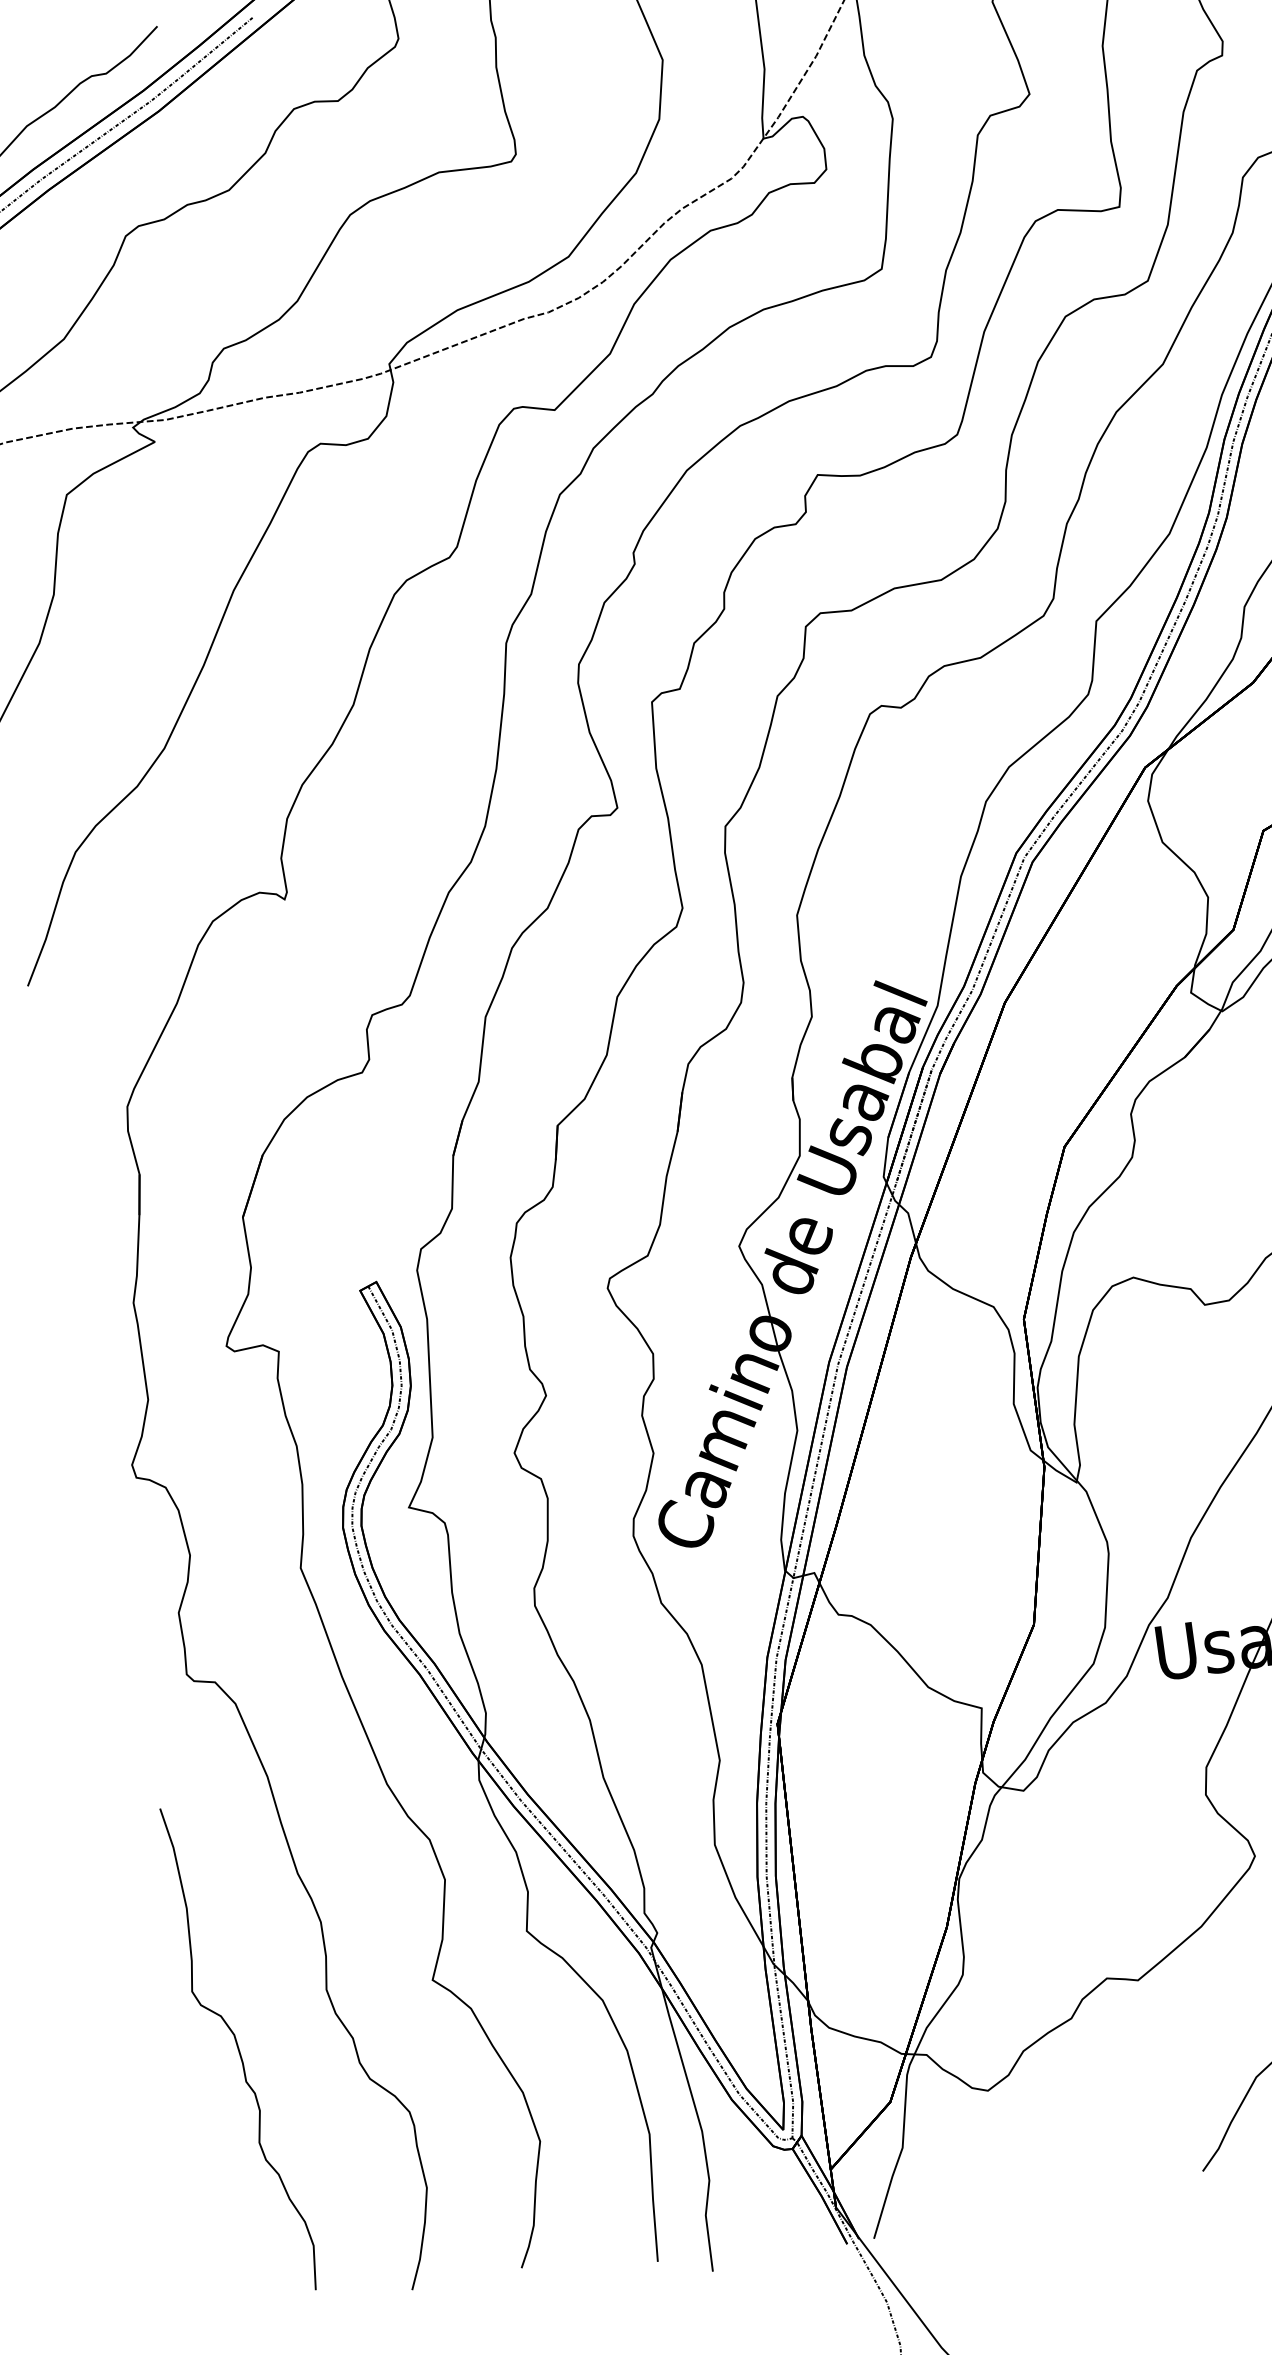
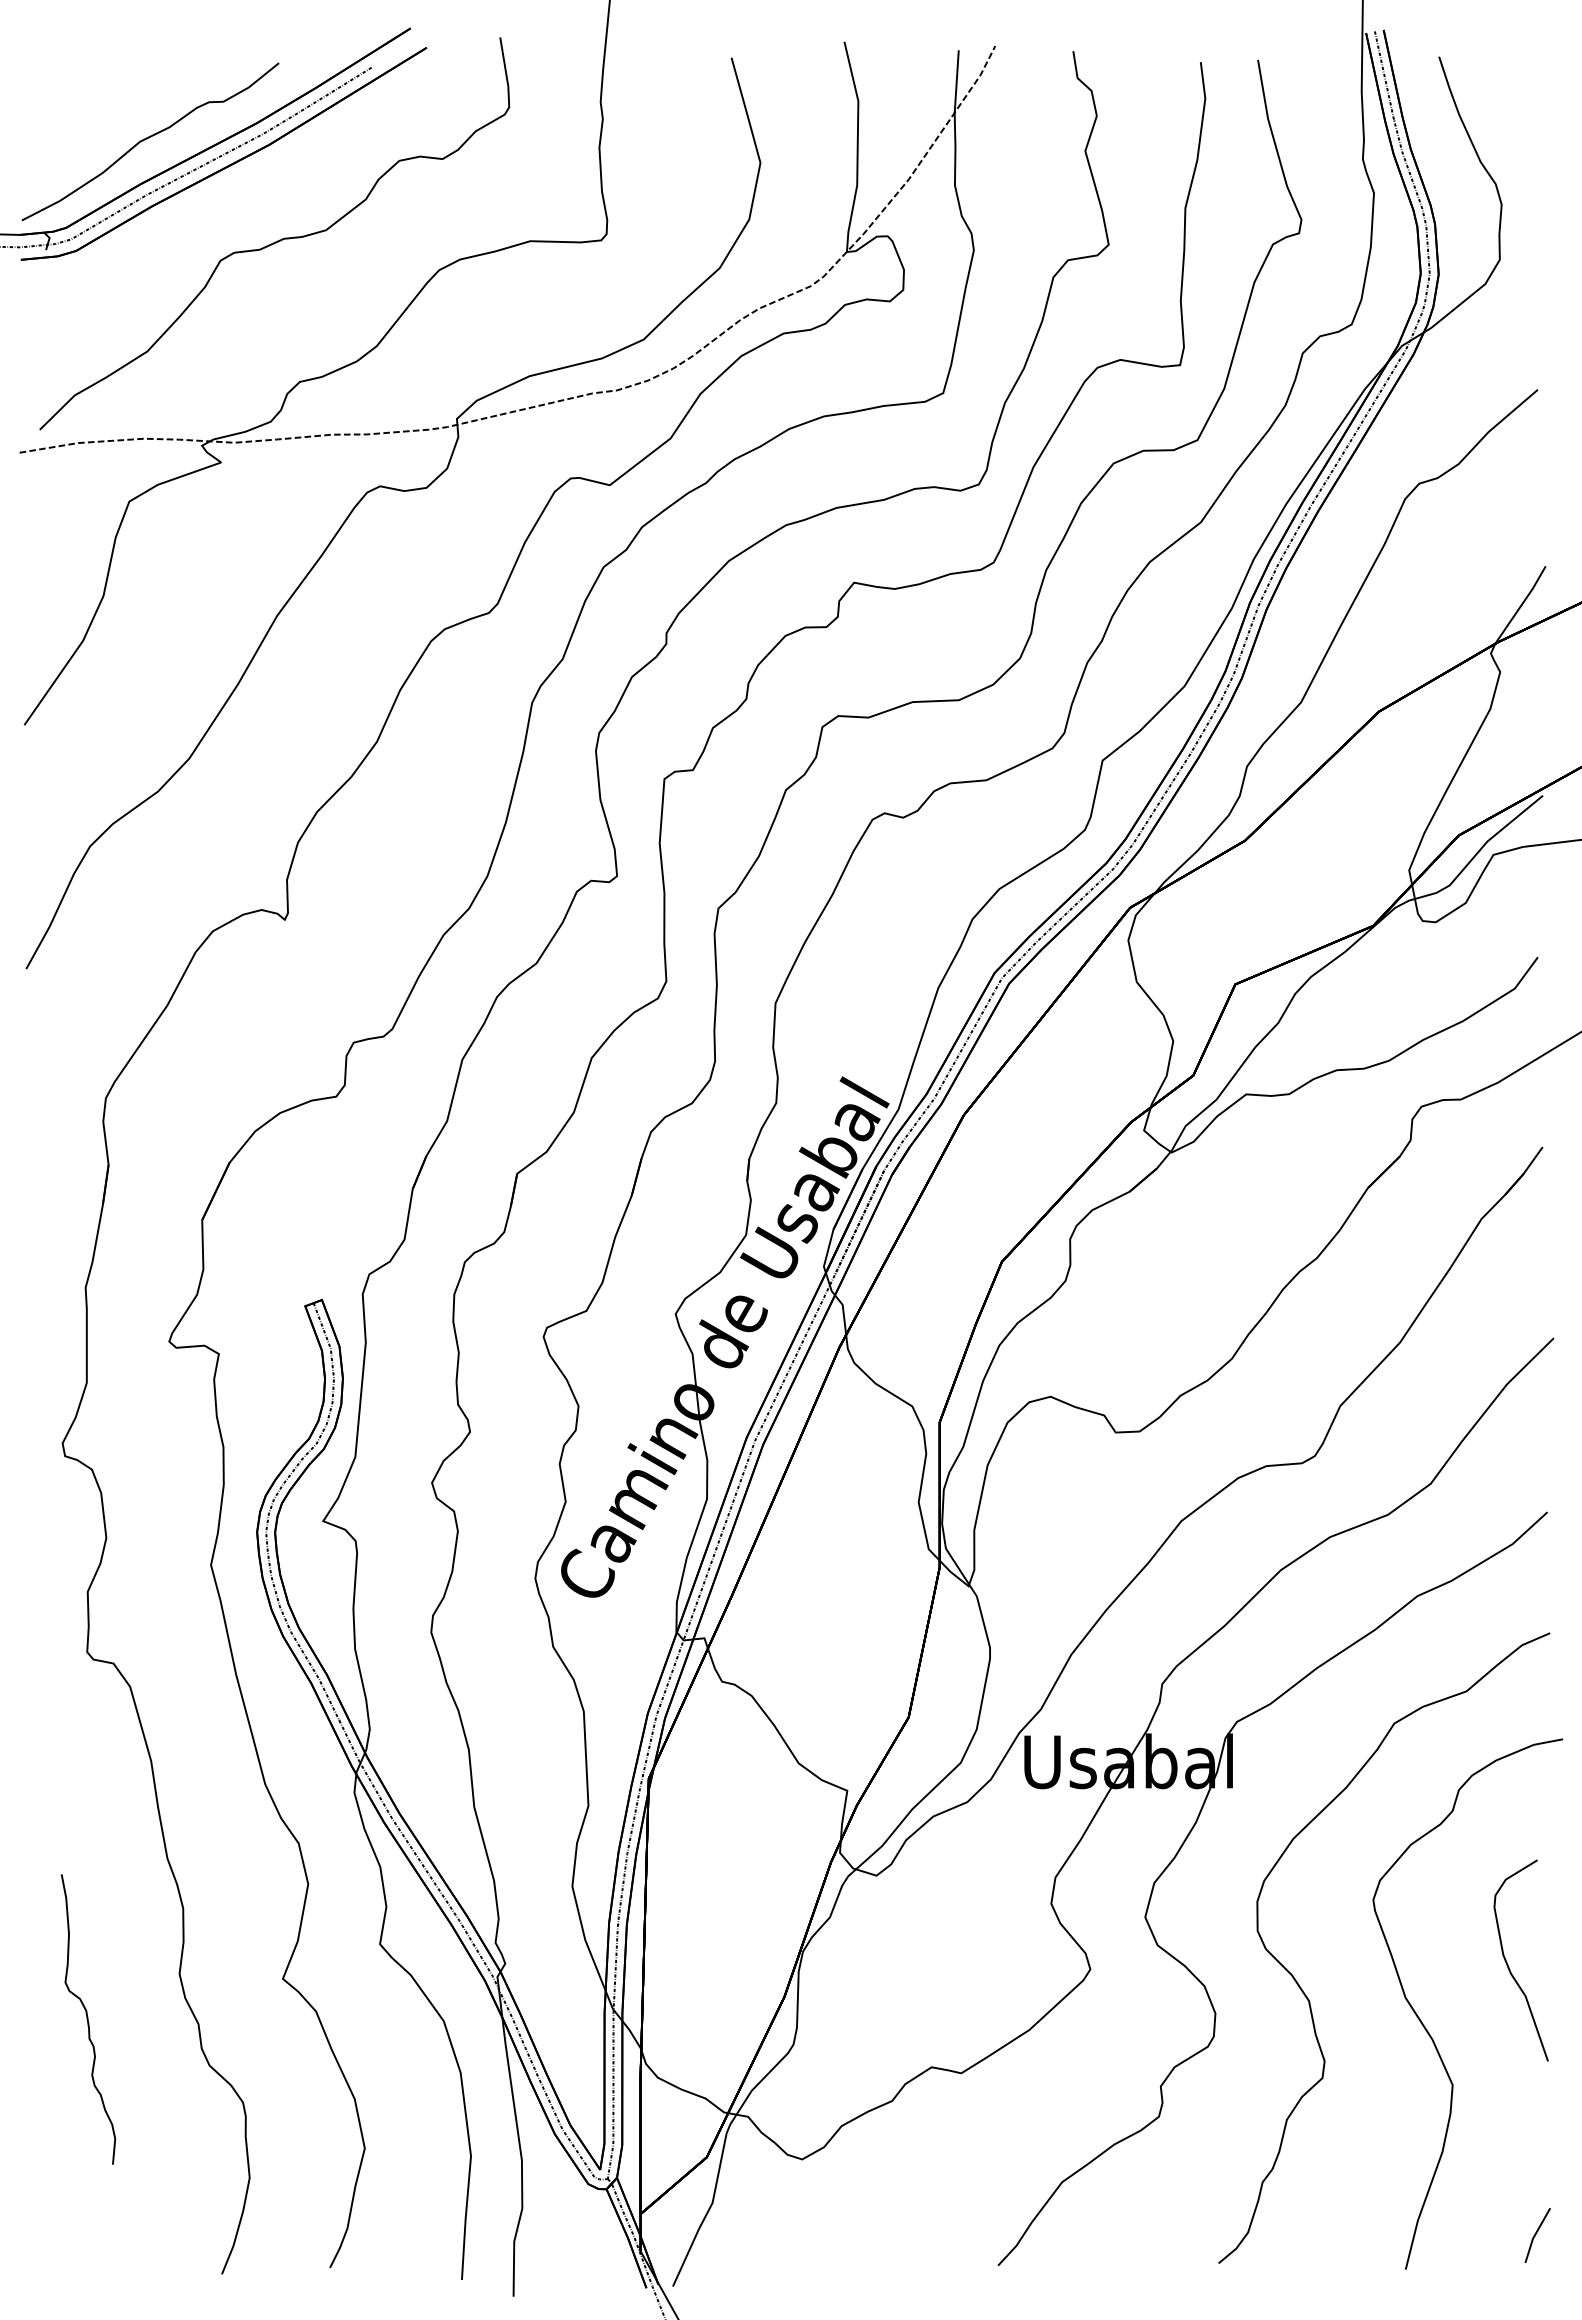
part: (240, 2049) -> (88, 2019), size x0.6

